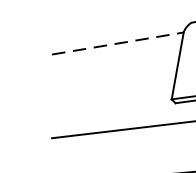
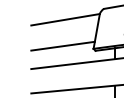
line: (117, 43) -> (65, 19), dashed -> solid
line: (111, 92) -> (62, 45), added

